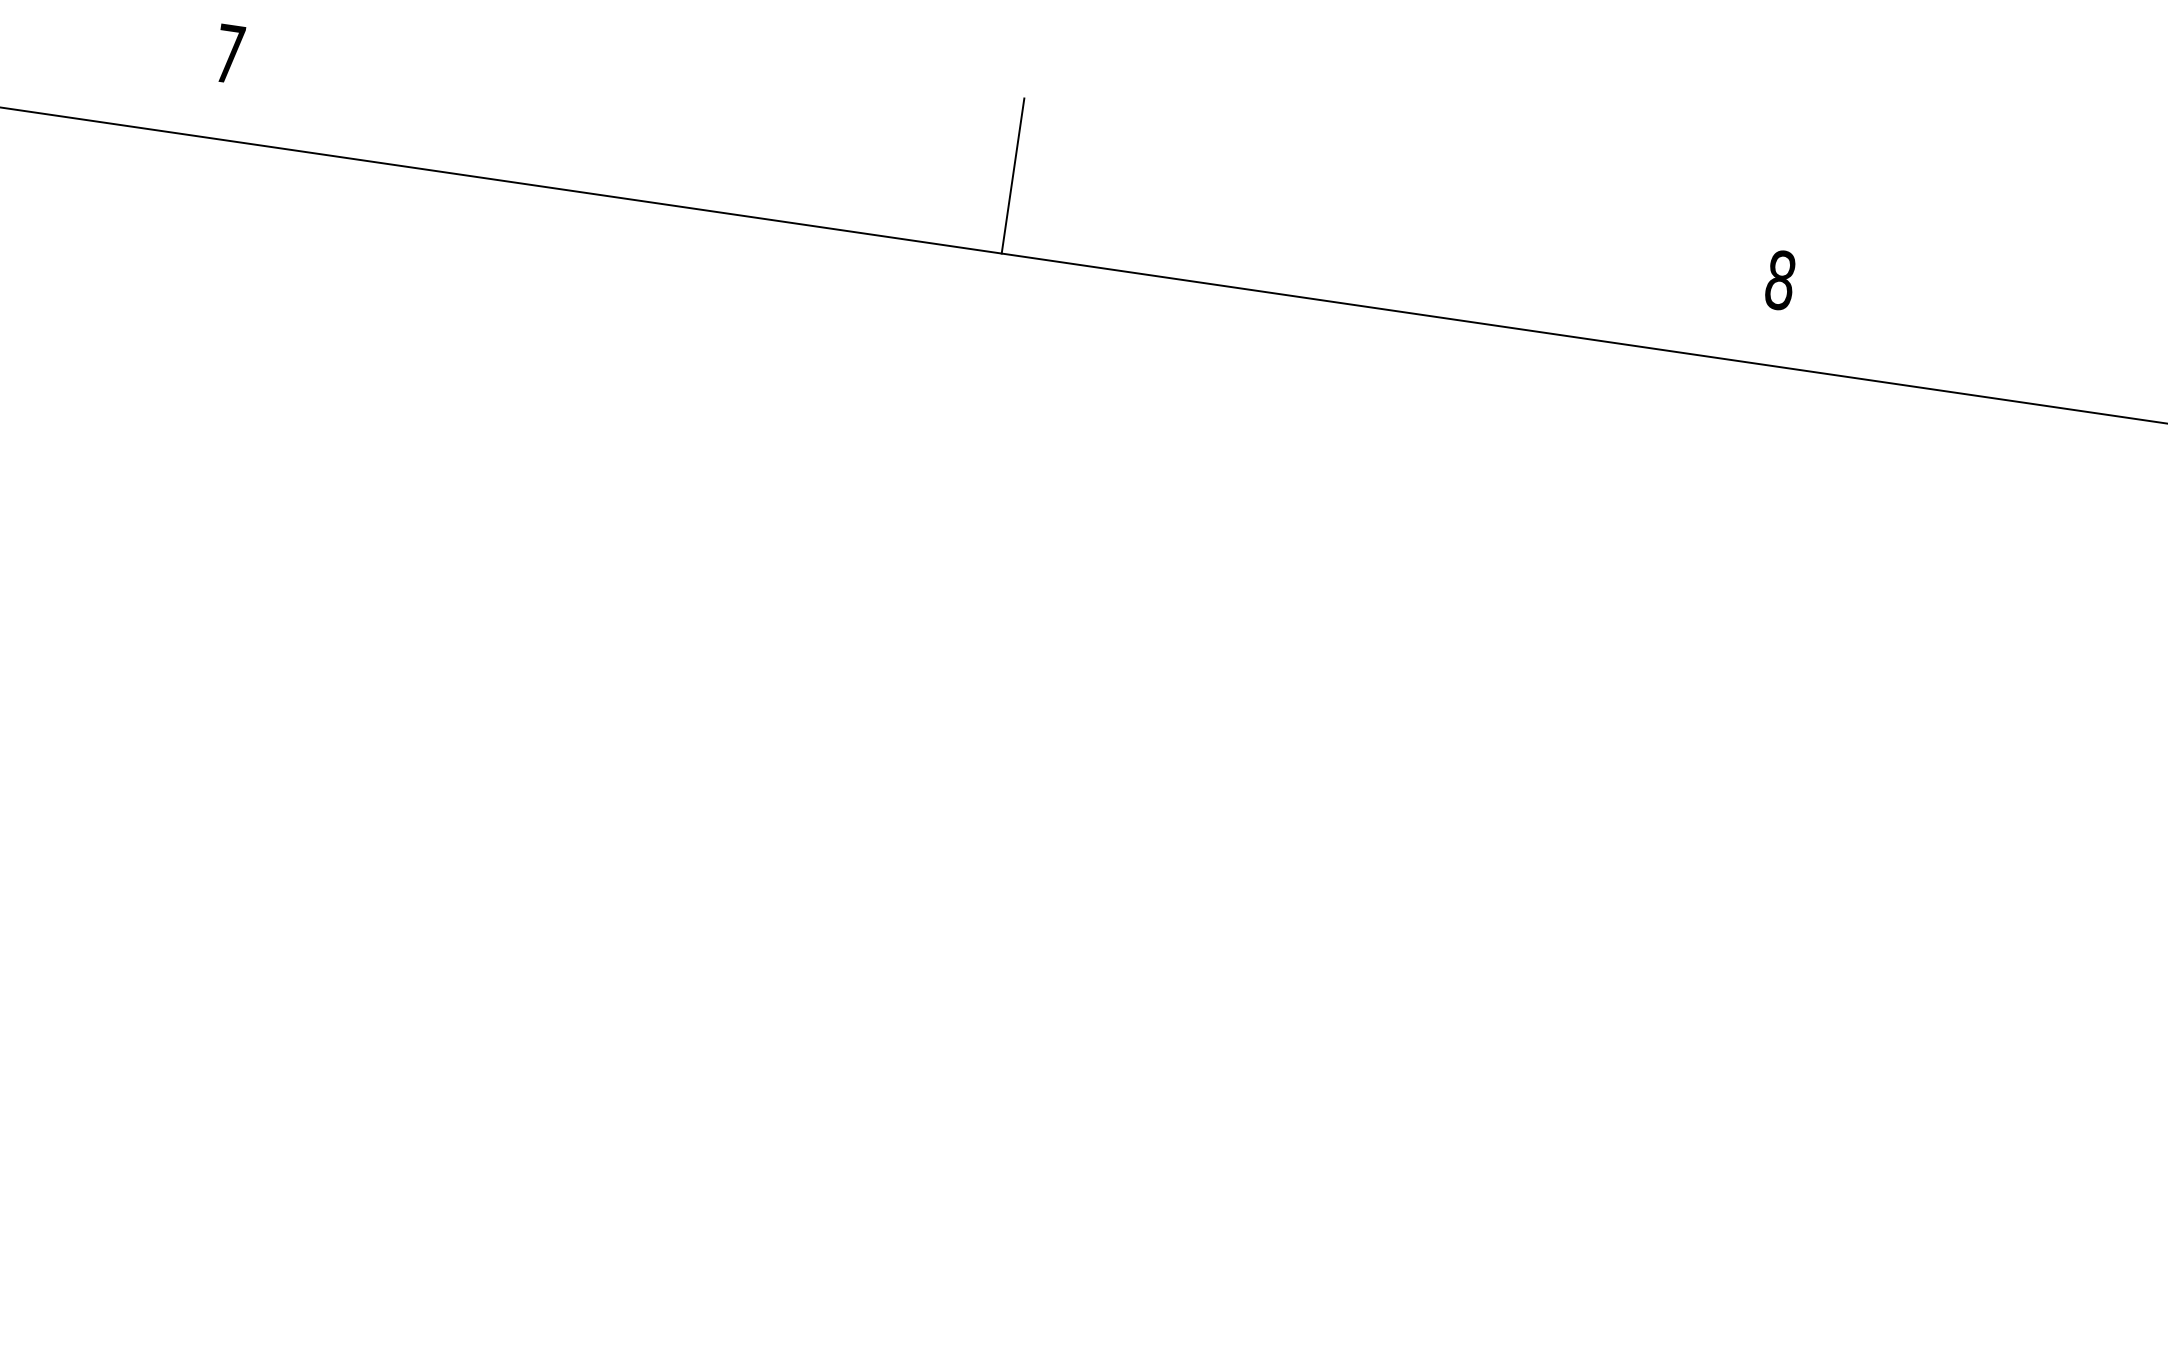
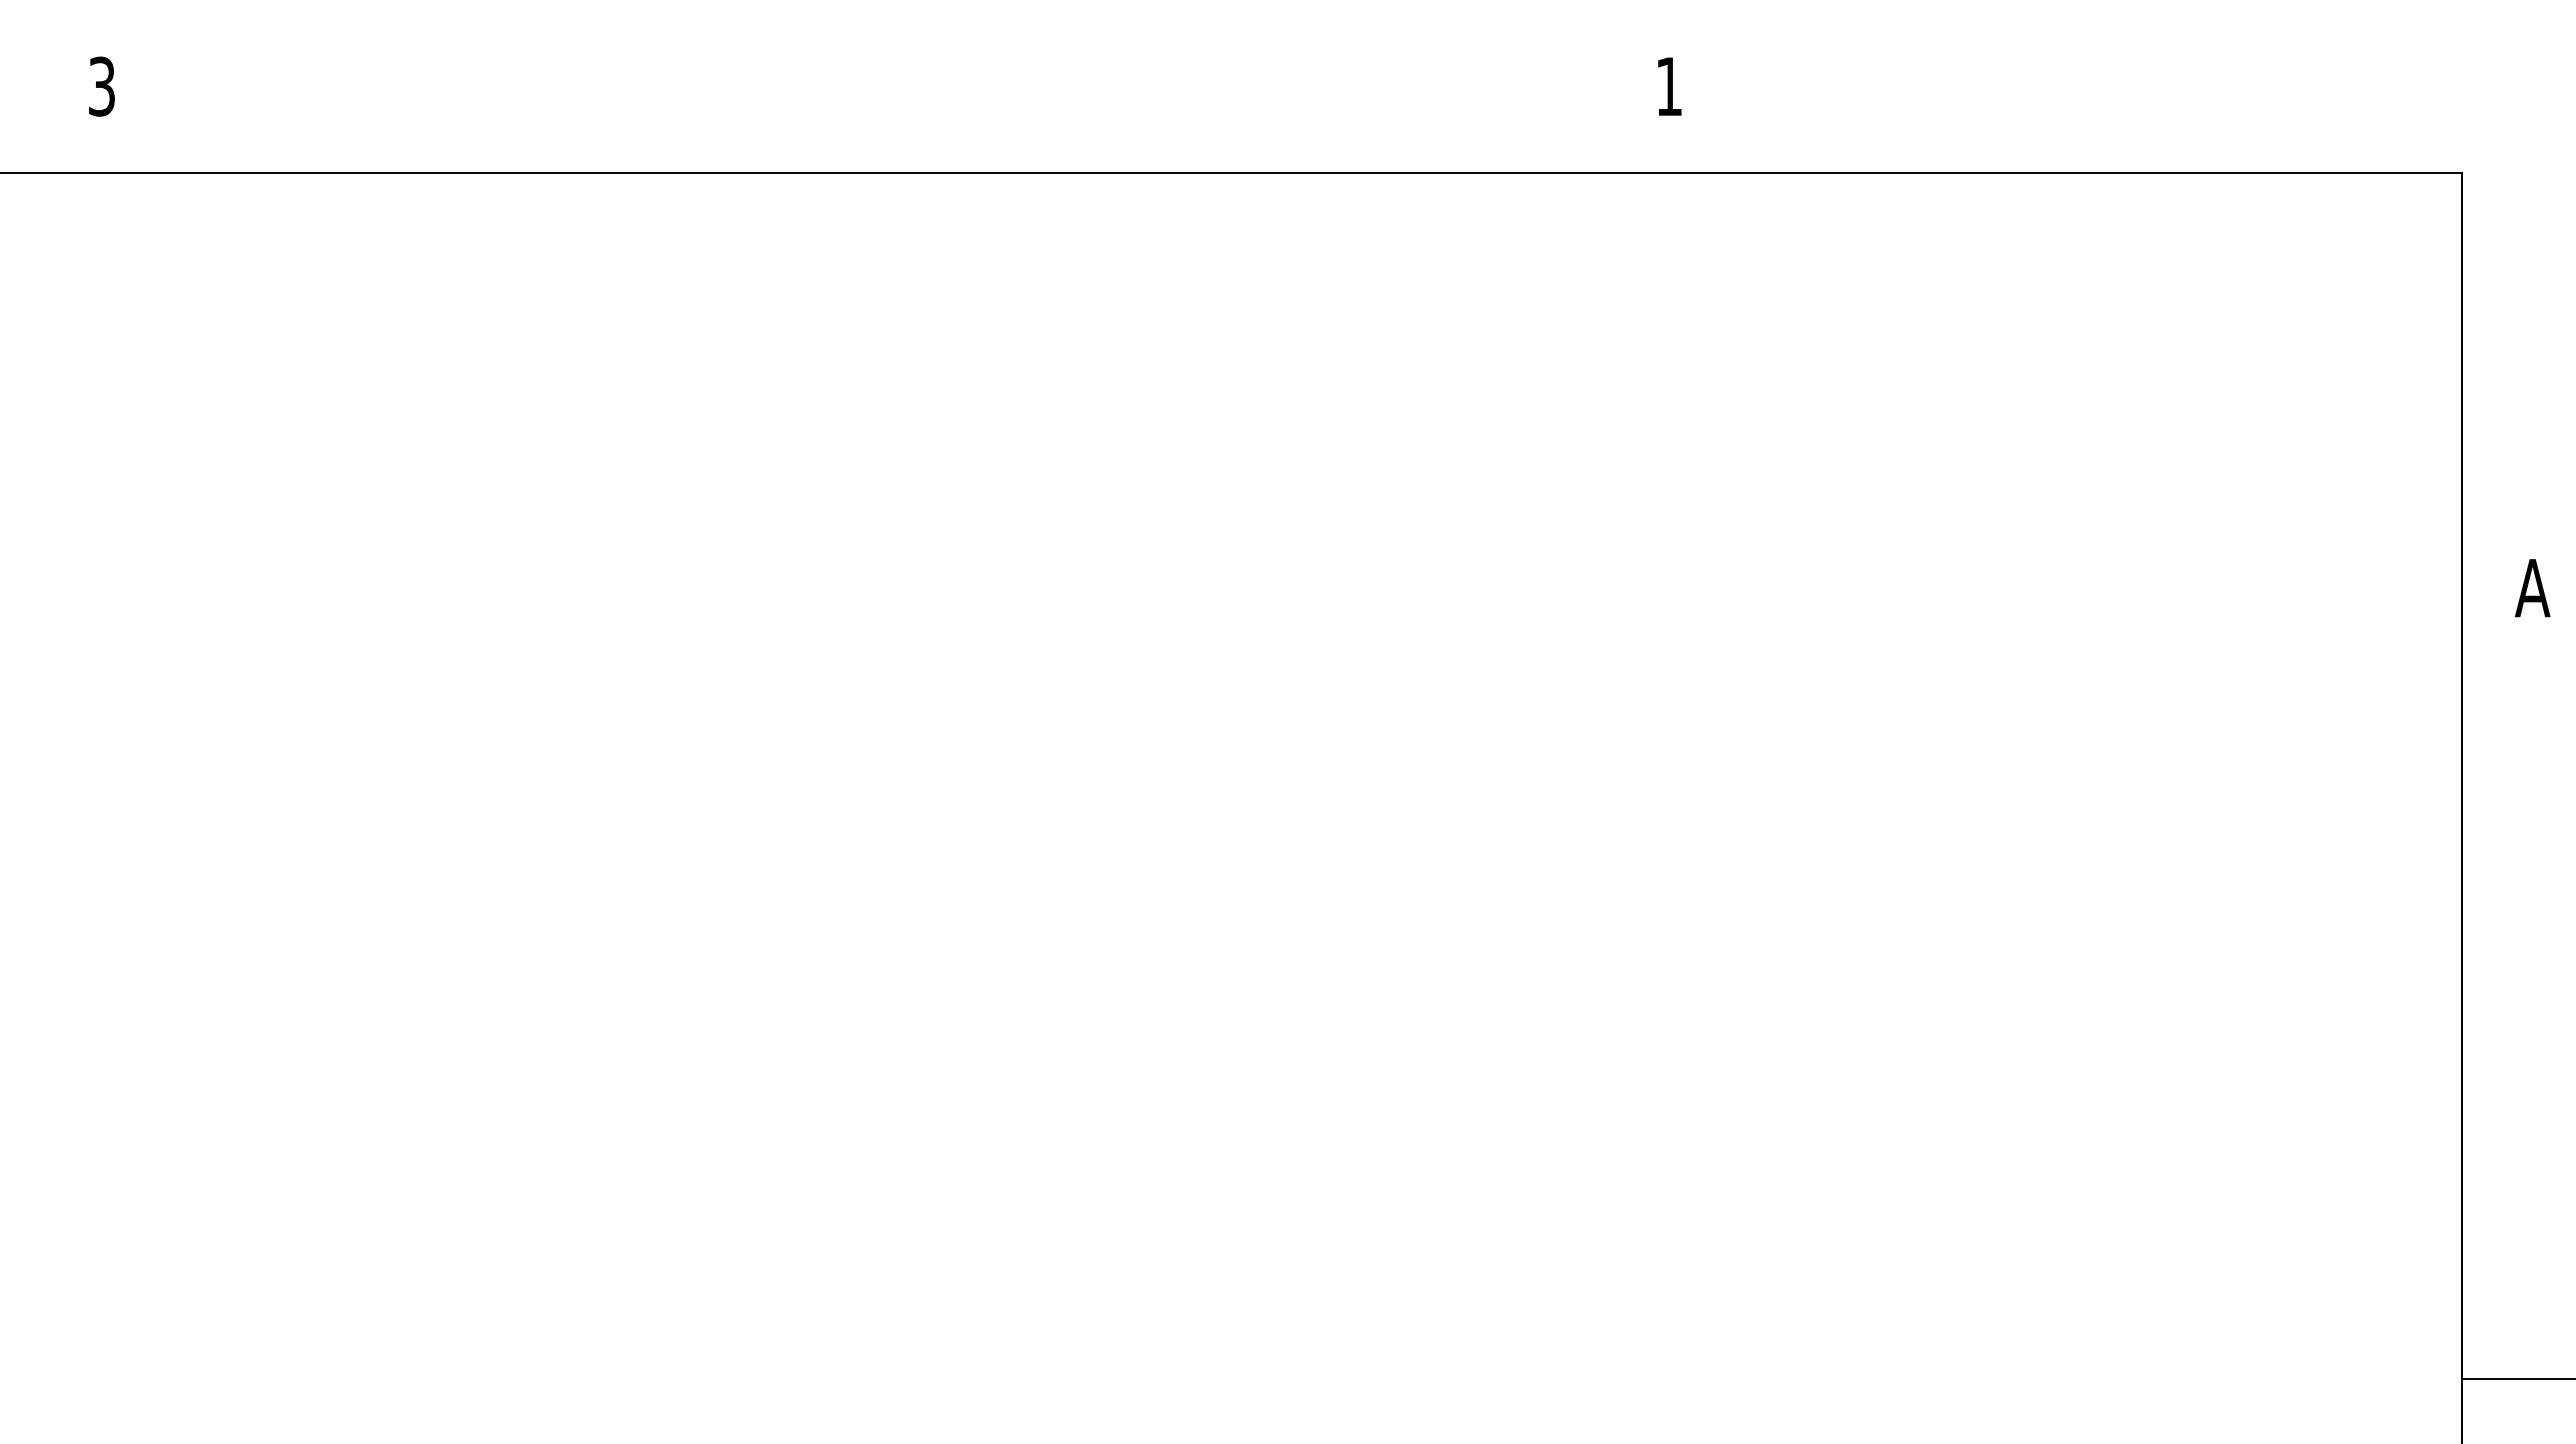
text: (229, 53) -> (101, 86), 7 -> 3
line: (1012, 175) -> (894, 93), removed
text: (1780, 280) -> (1669, 86), 8 -> 1

